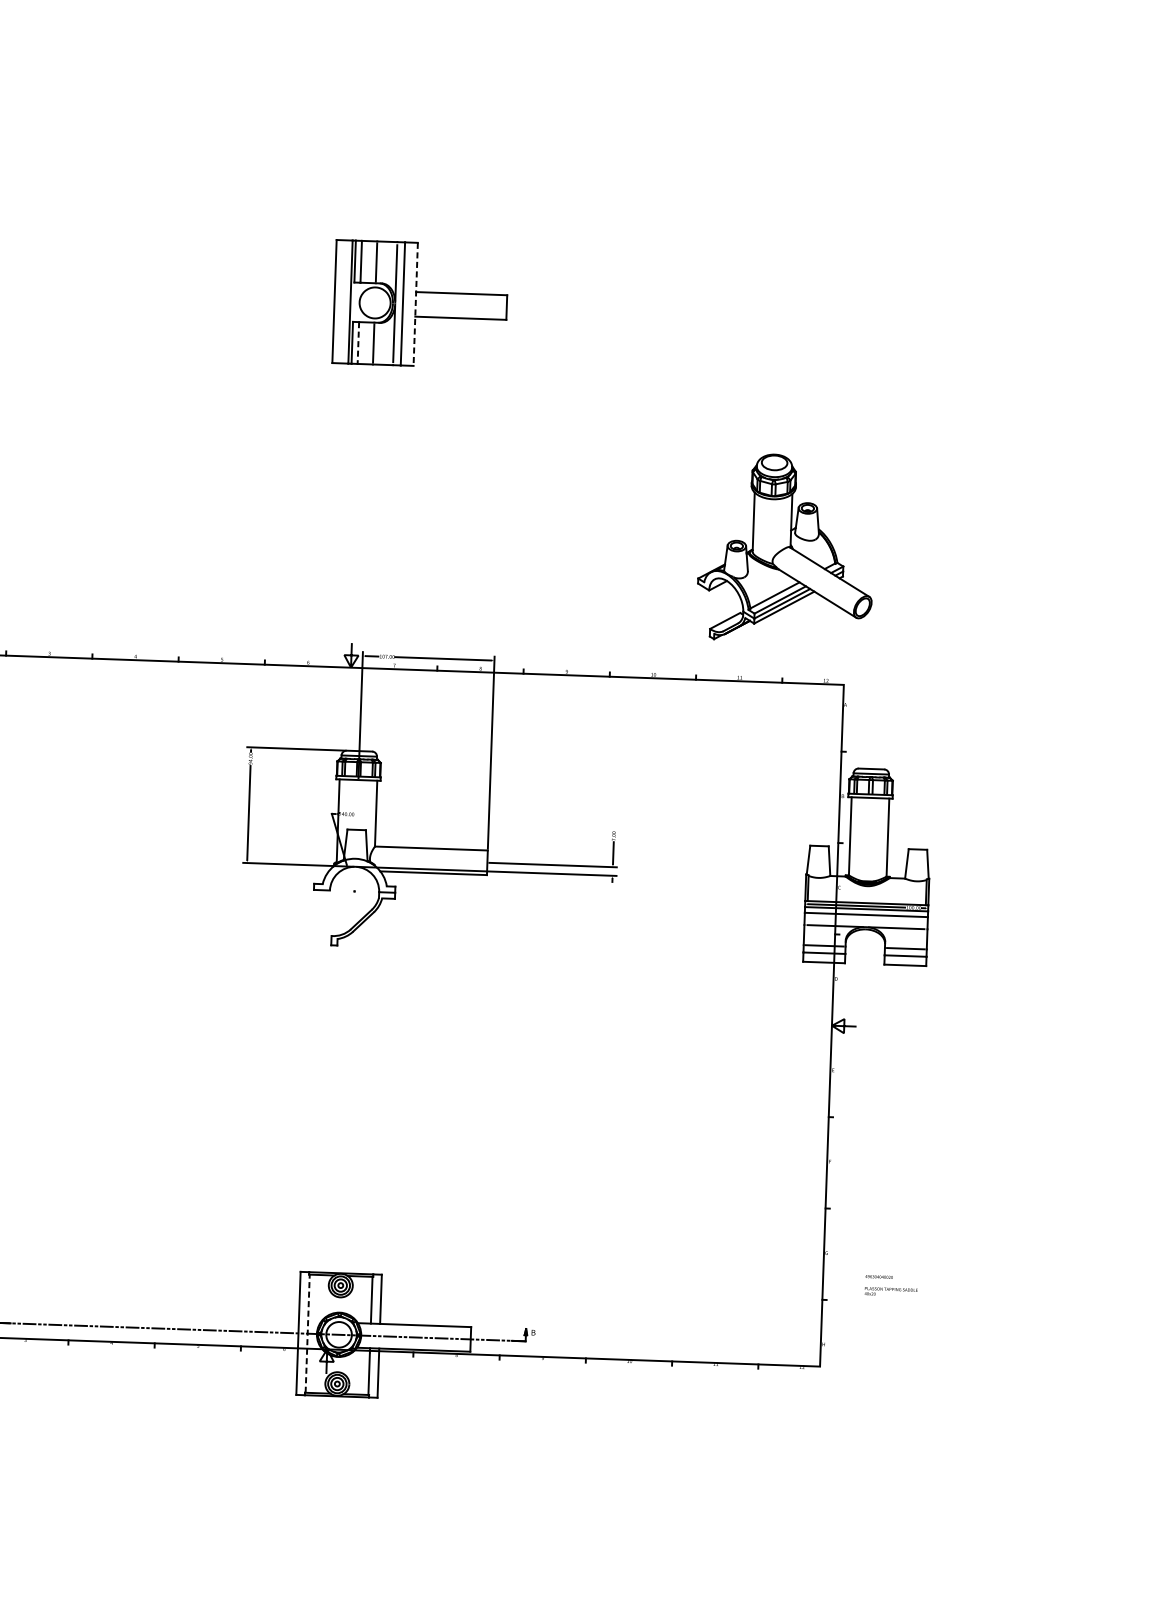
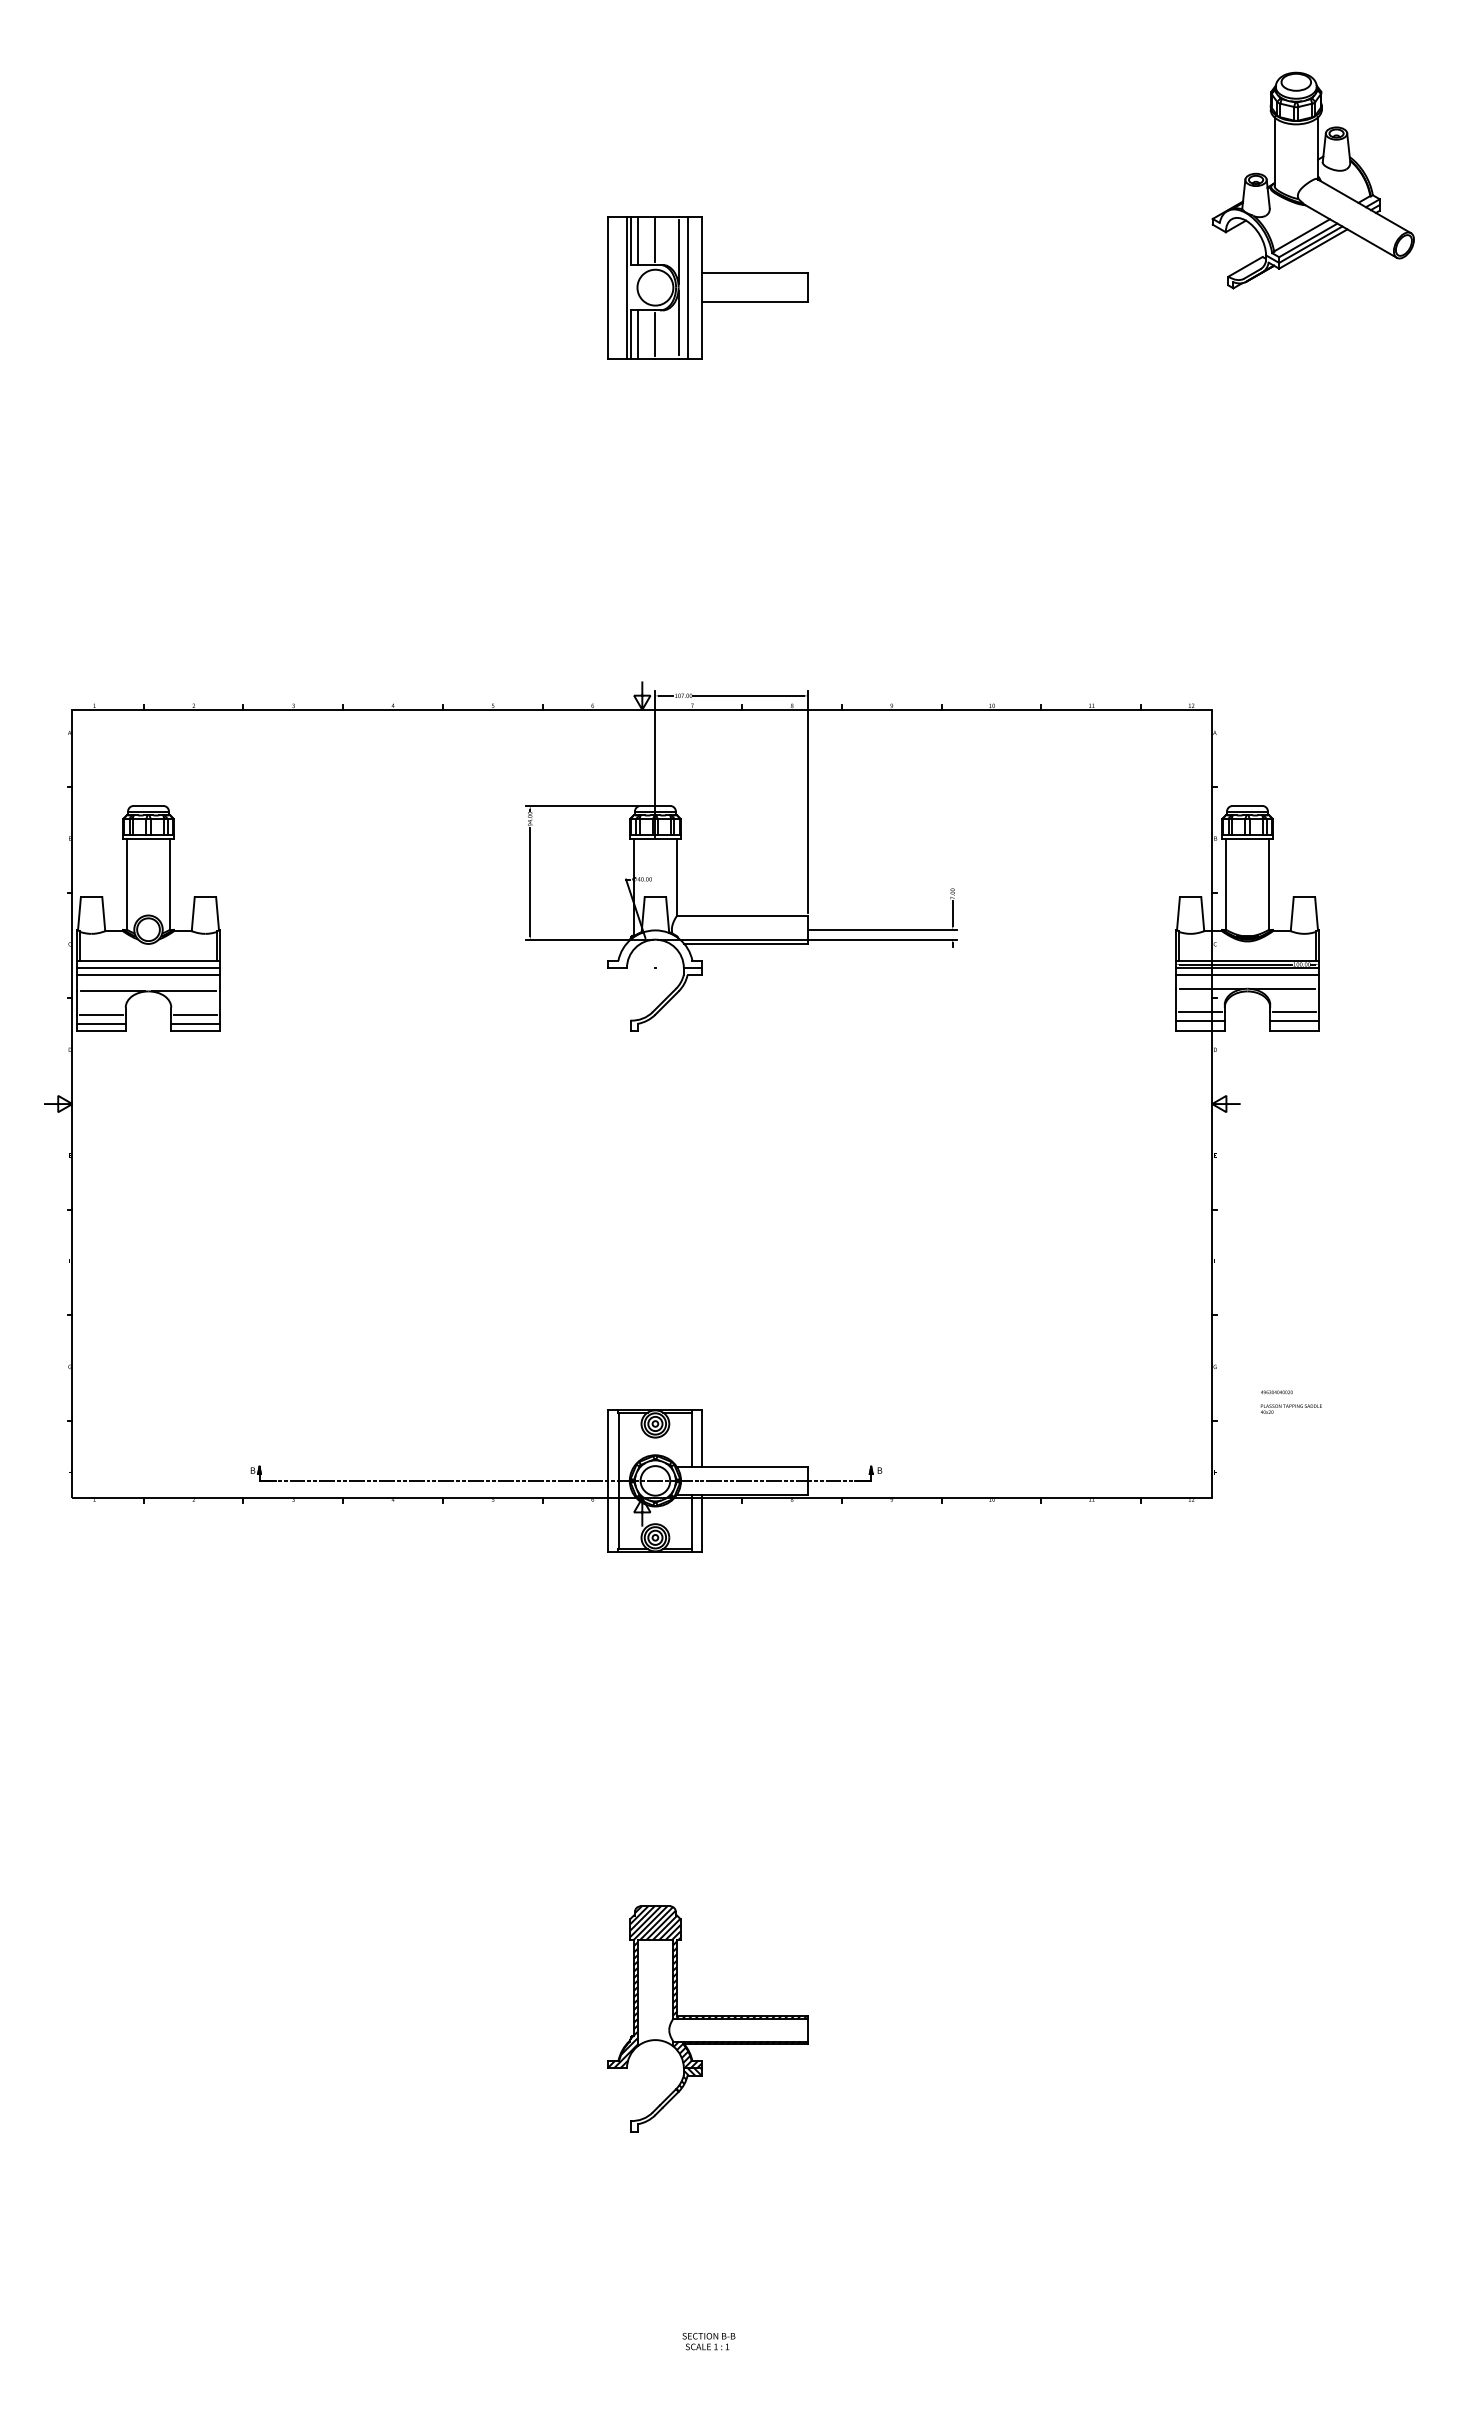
line: (415, 305) -> (702, 288), dashed -> solid
line: (358, 343) -> (637, 335), dashed -> solid
part: (785, 548) -> (1312, 180), moved
line: (308, 1333) -> (619, 1480), dashed -> solid

